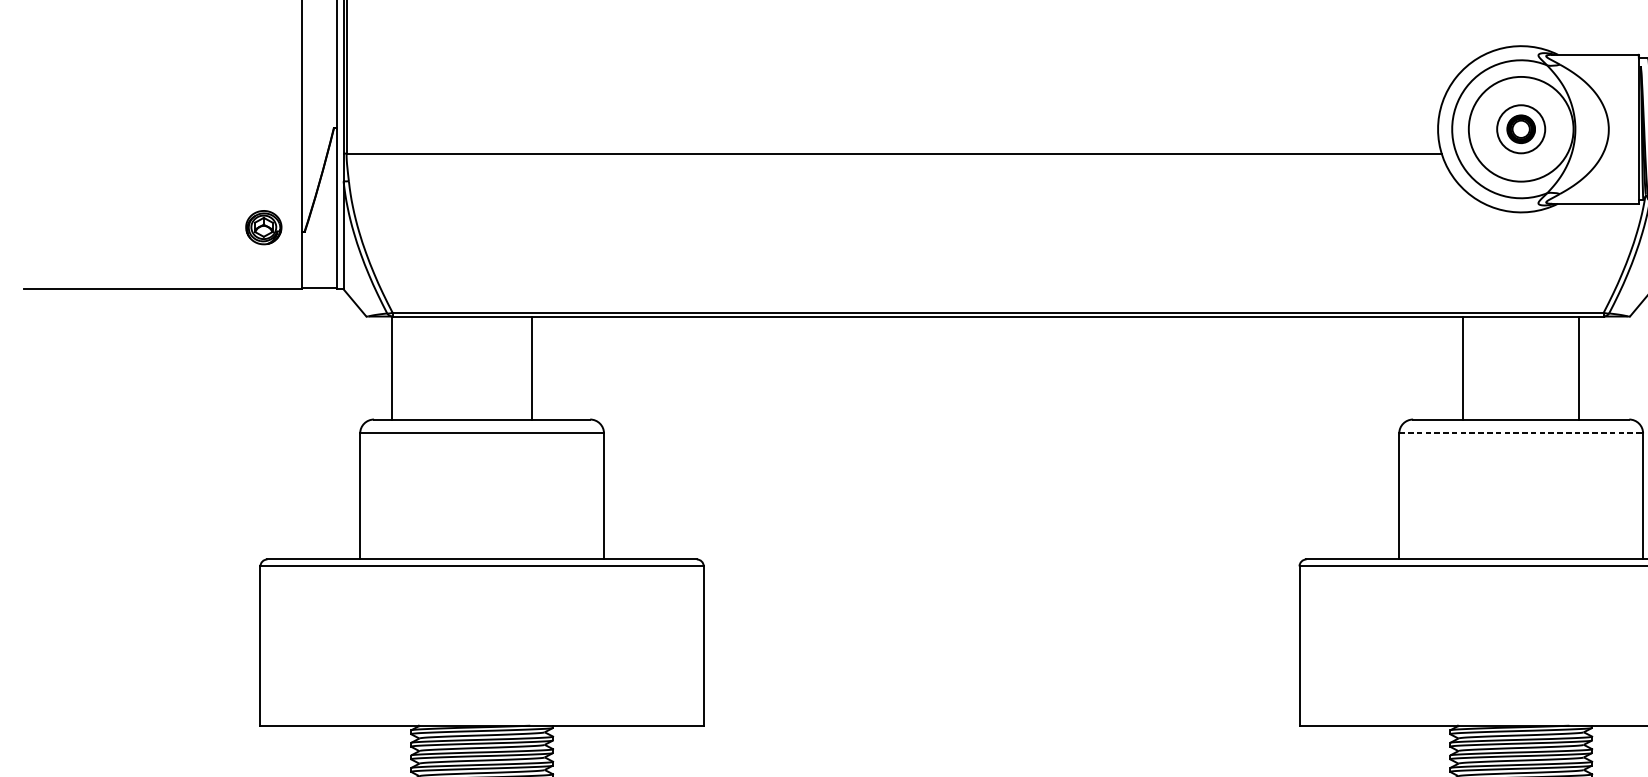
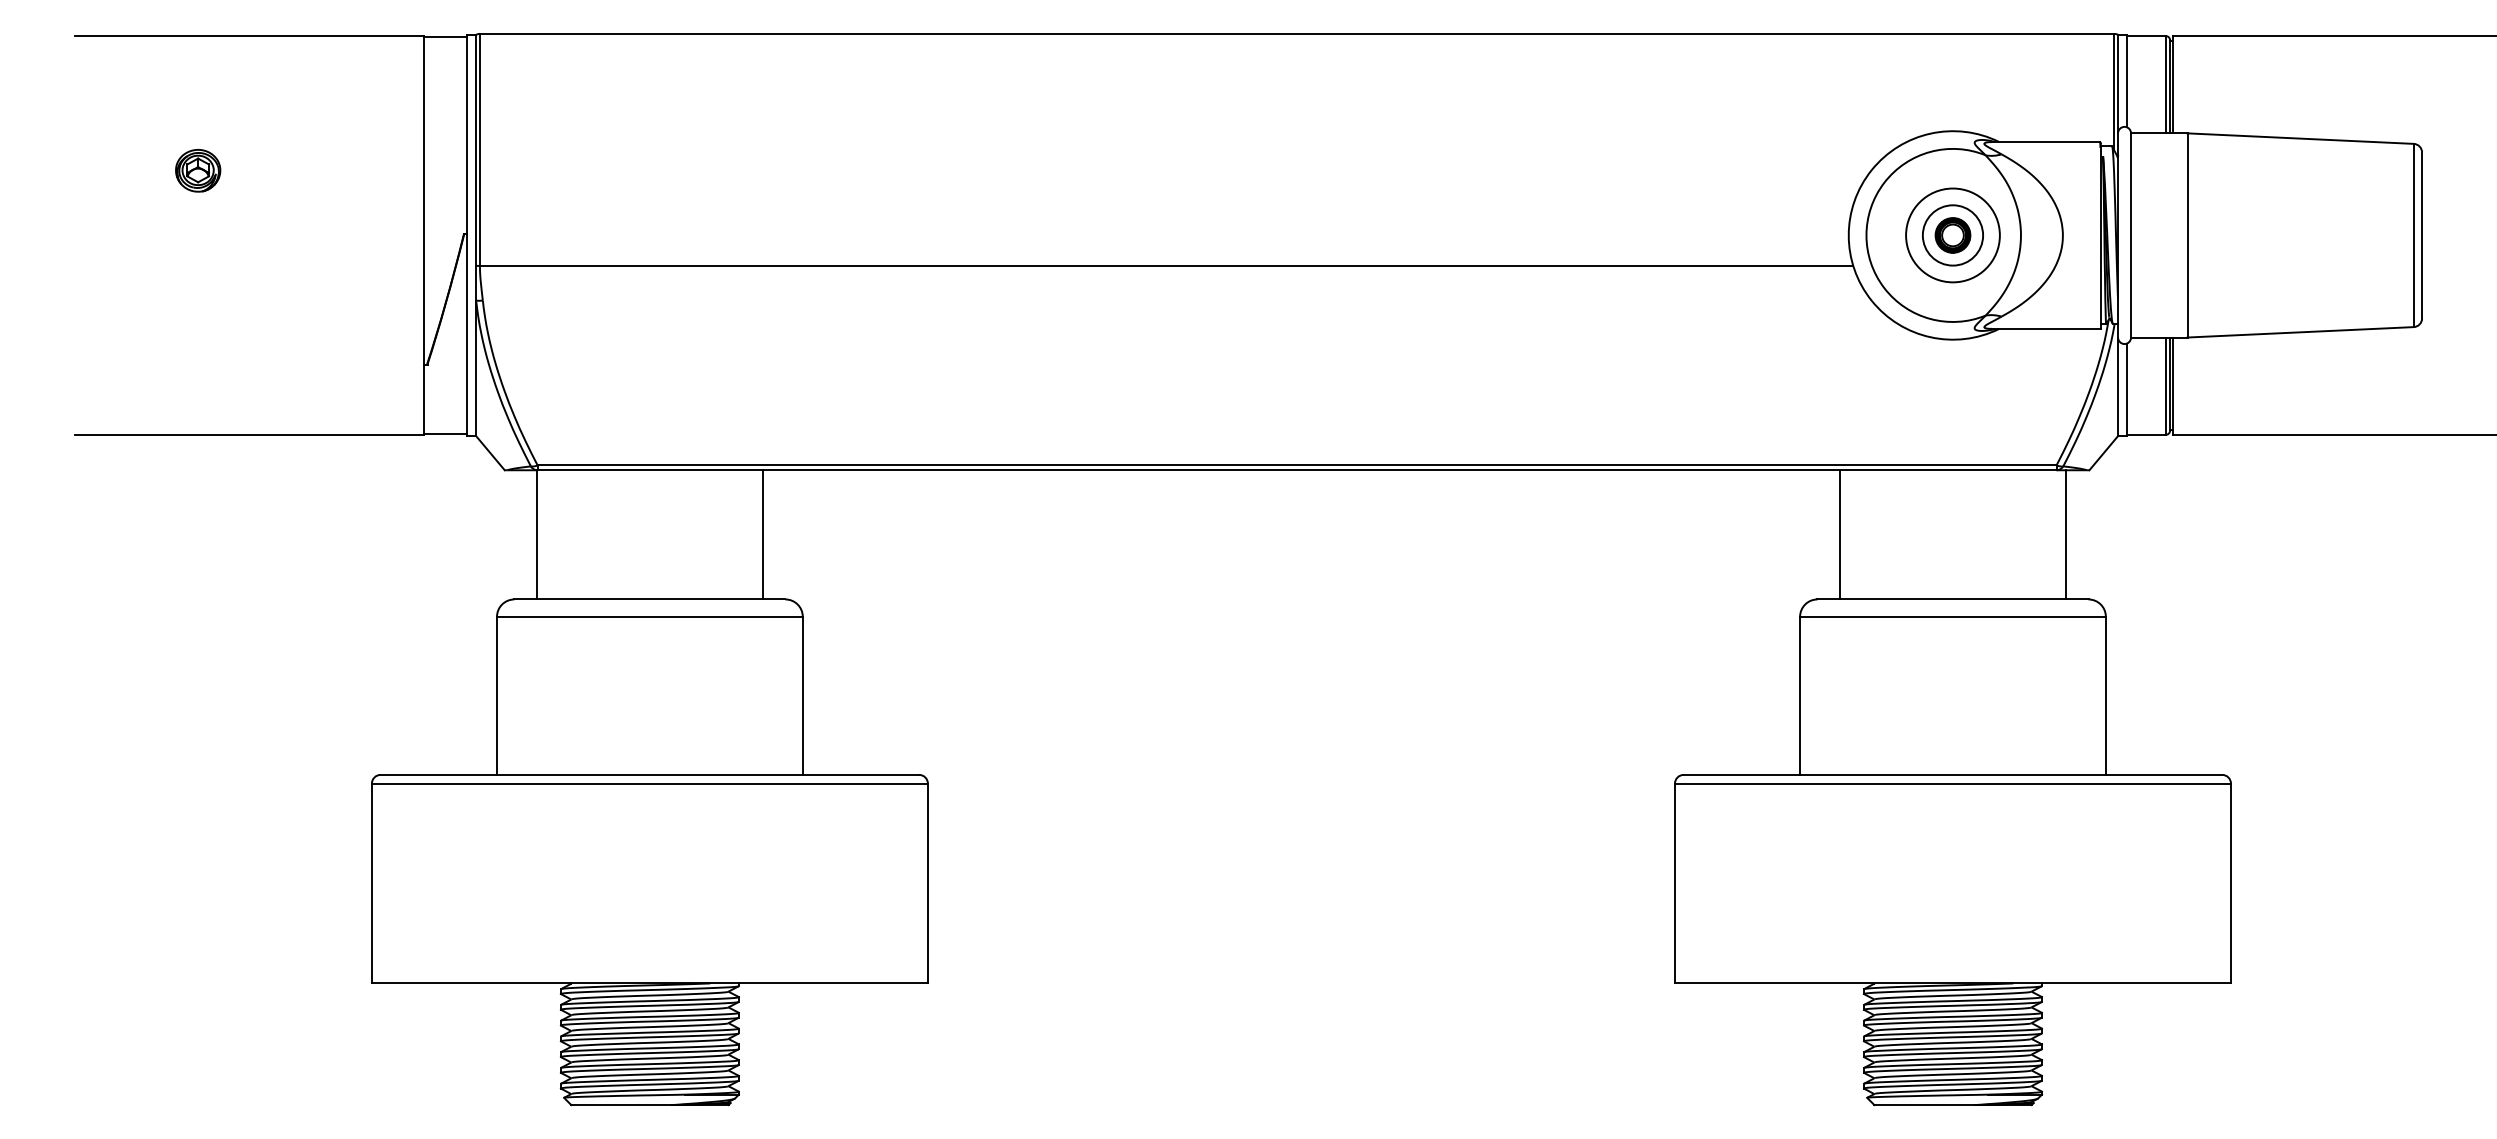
circle: (1520, 129) -> (1952, 235), size x0.71
part: (264, 227) -> (198, 170), moved
line: (531, 367) -> (762, 534), moved
line: (1463, 367) -> (1840, 534), moved
line: (1578, 367) -> (2065, 534), moved
line: (1520, 433) -> (1952, 616), dashed -> solid

